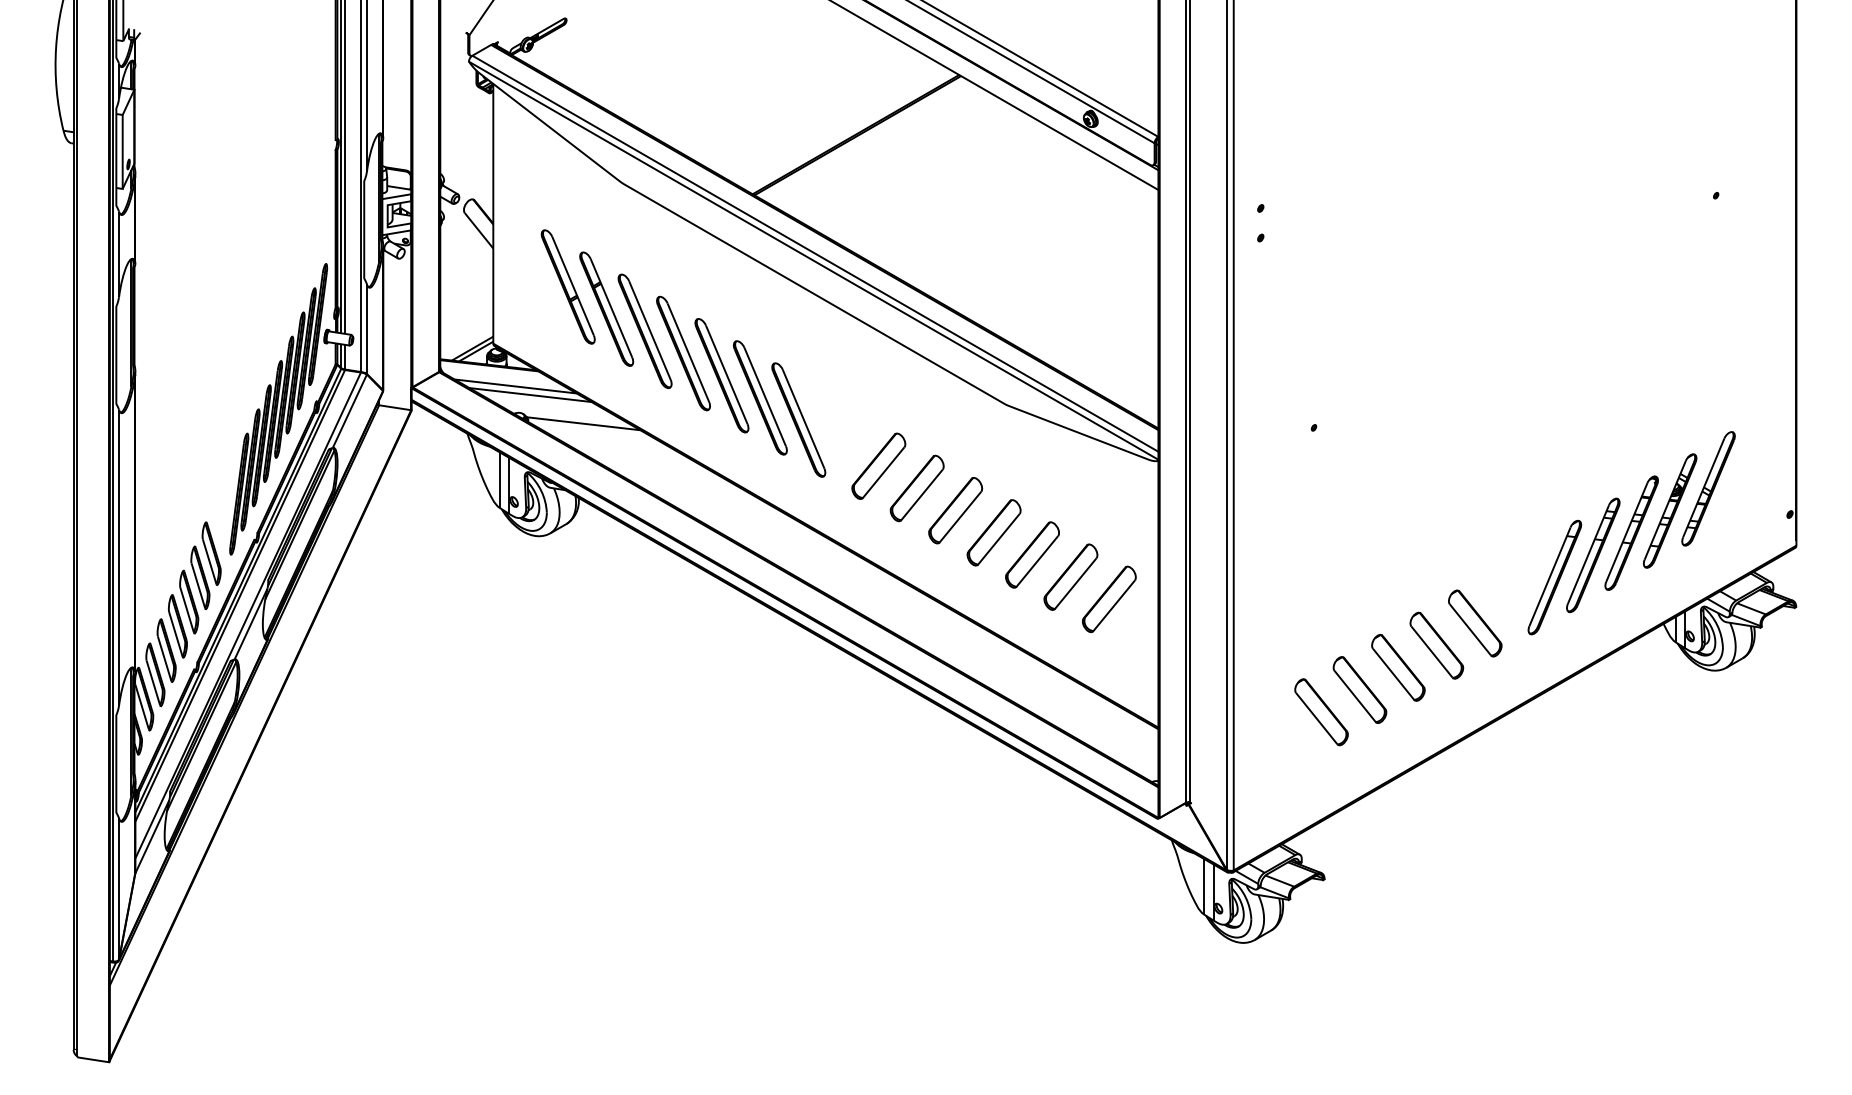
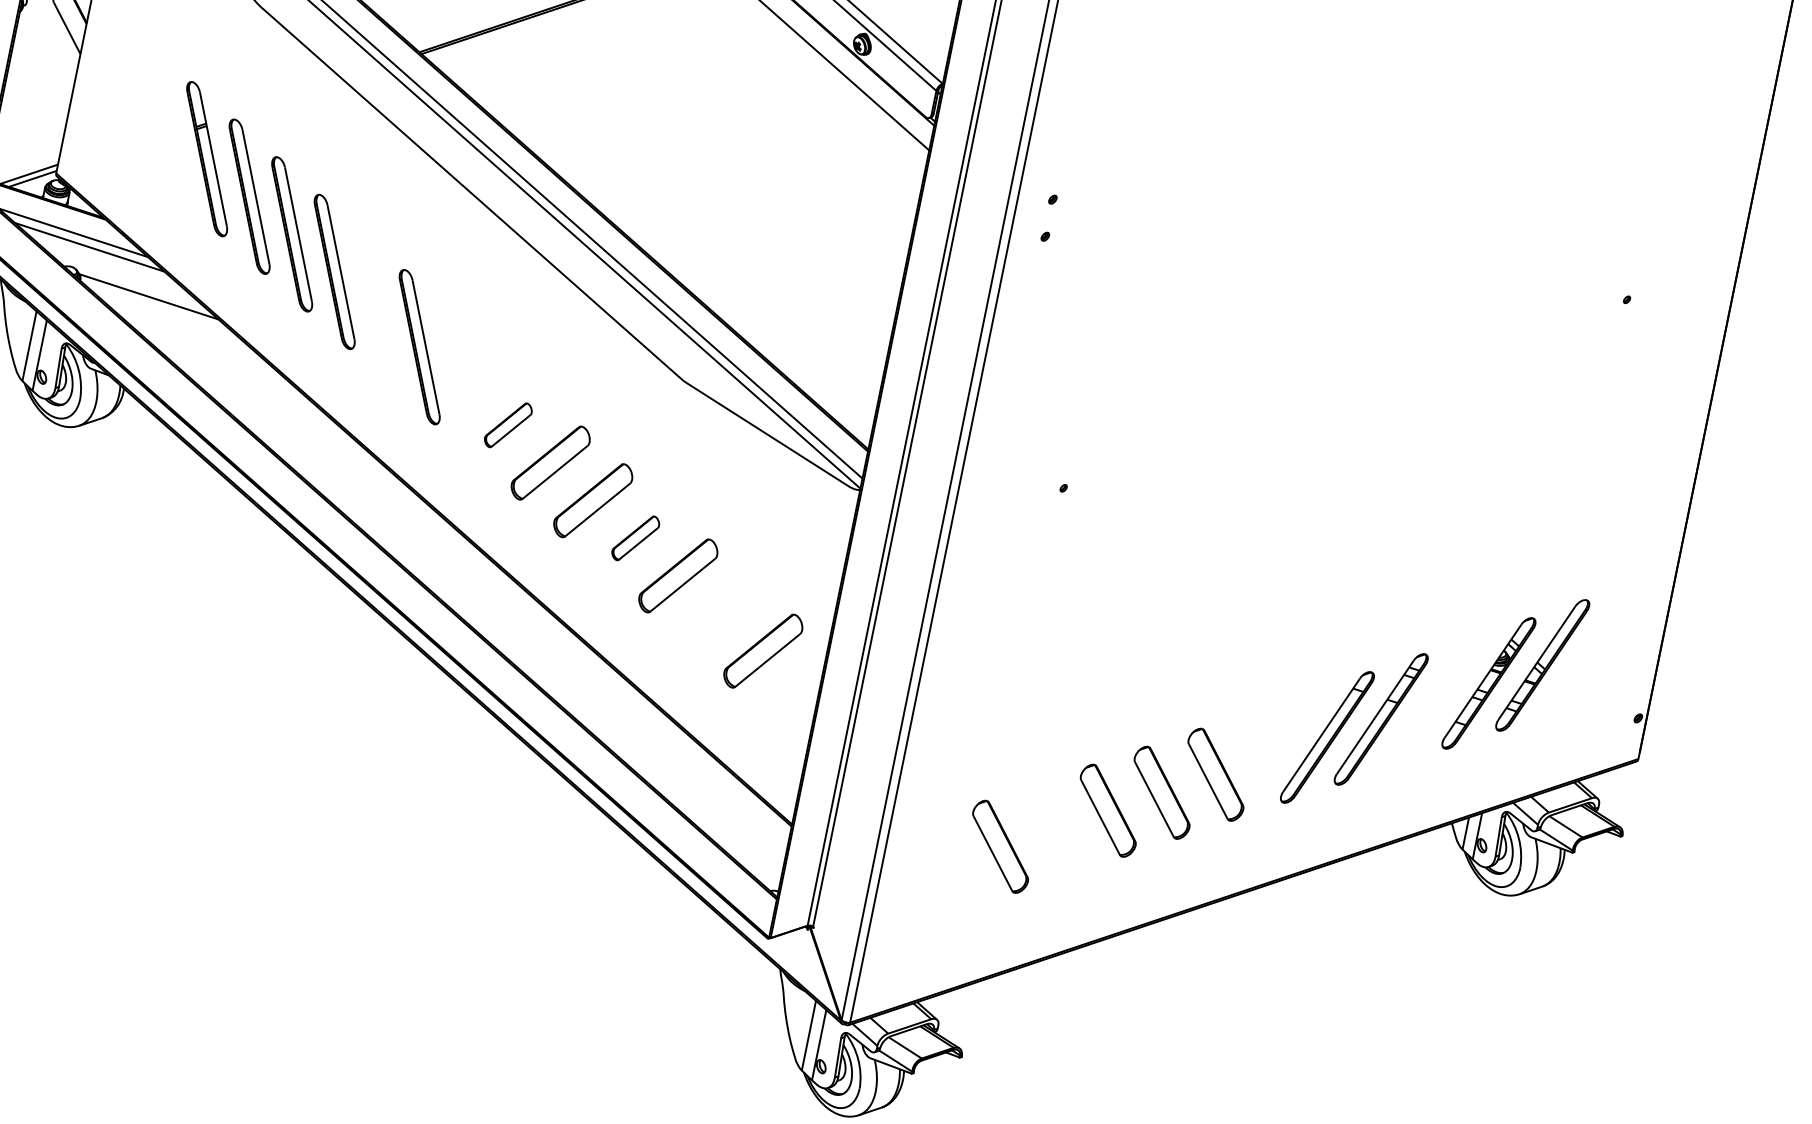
part: (567, 286) -> (163, 120), removed
part: (760, 397) -> (377, 309), removed
part: (878, 465) -> (508, 424), size x0.6
part: (993, 532) -> (635, 537), size x0.6
part: (1631, 532) -> (1435, 700), removed
part: (1070, 576) -> (720, 612), removed
part: (1359, 689) -> (1053, 827), removed

